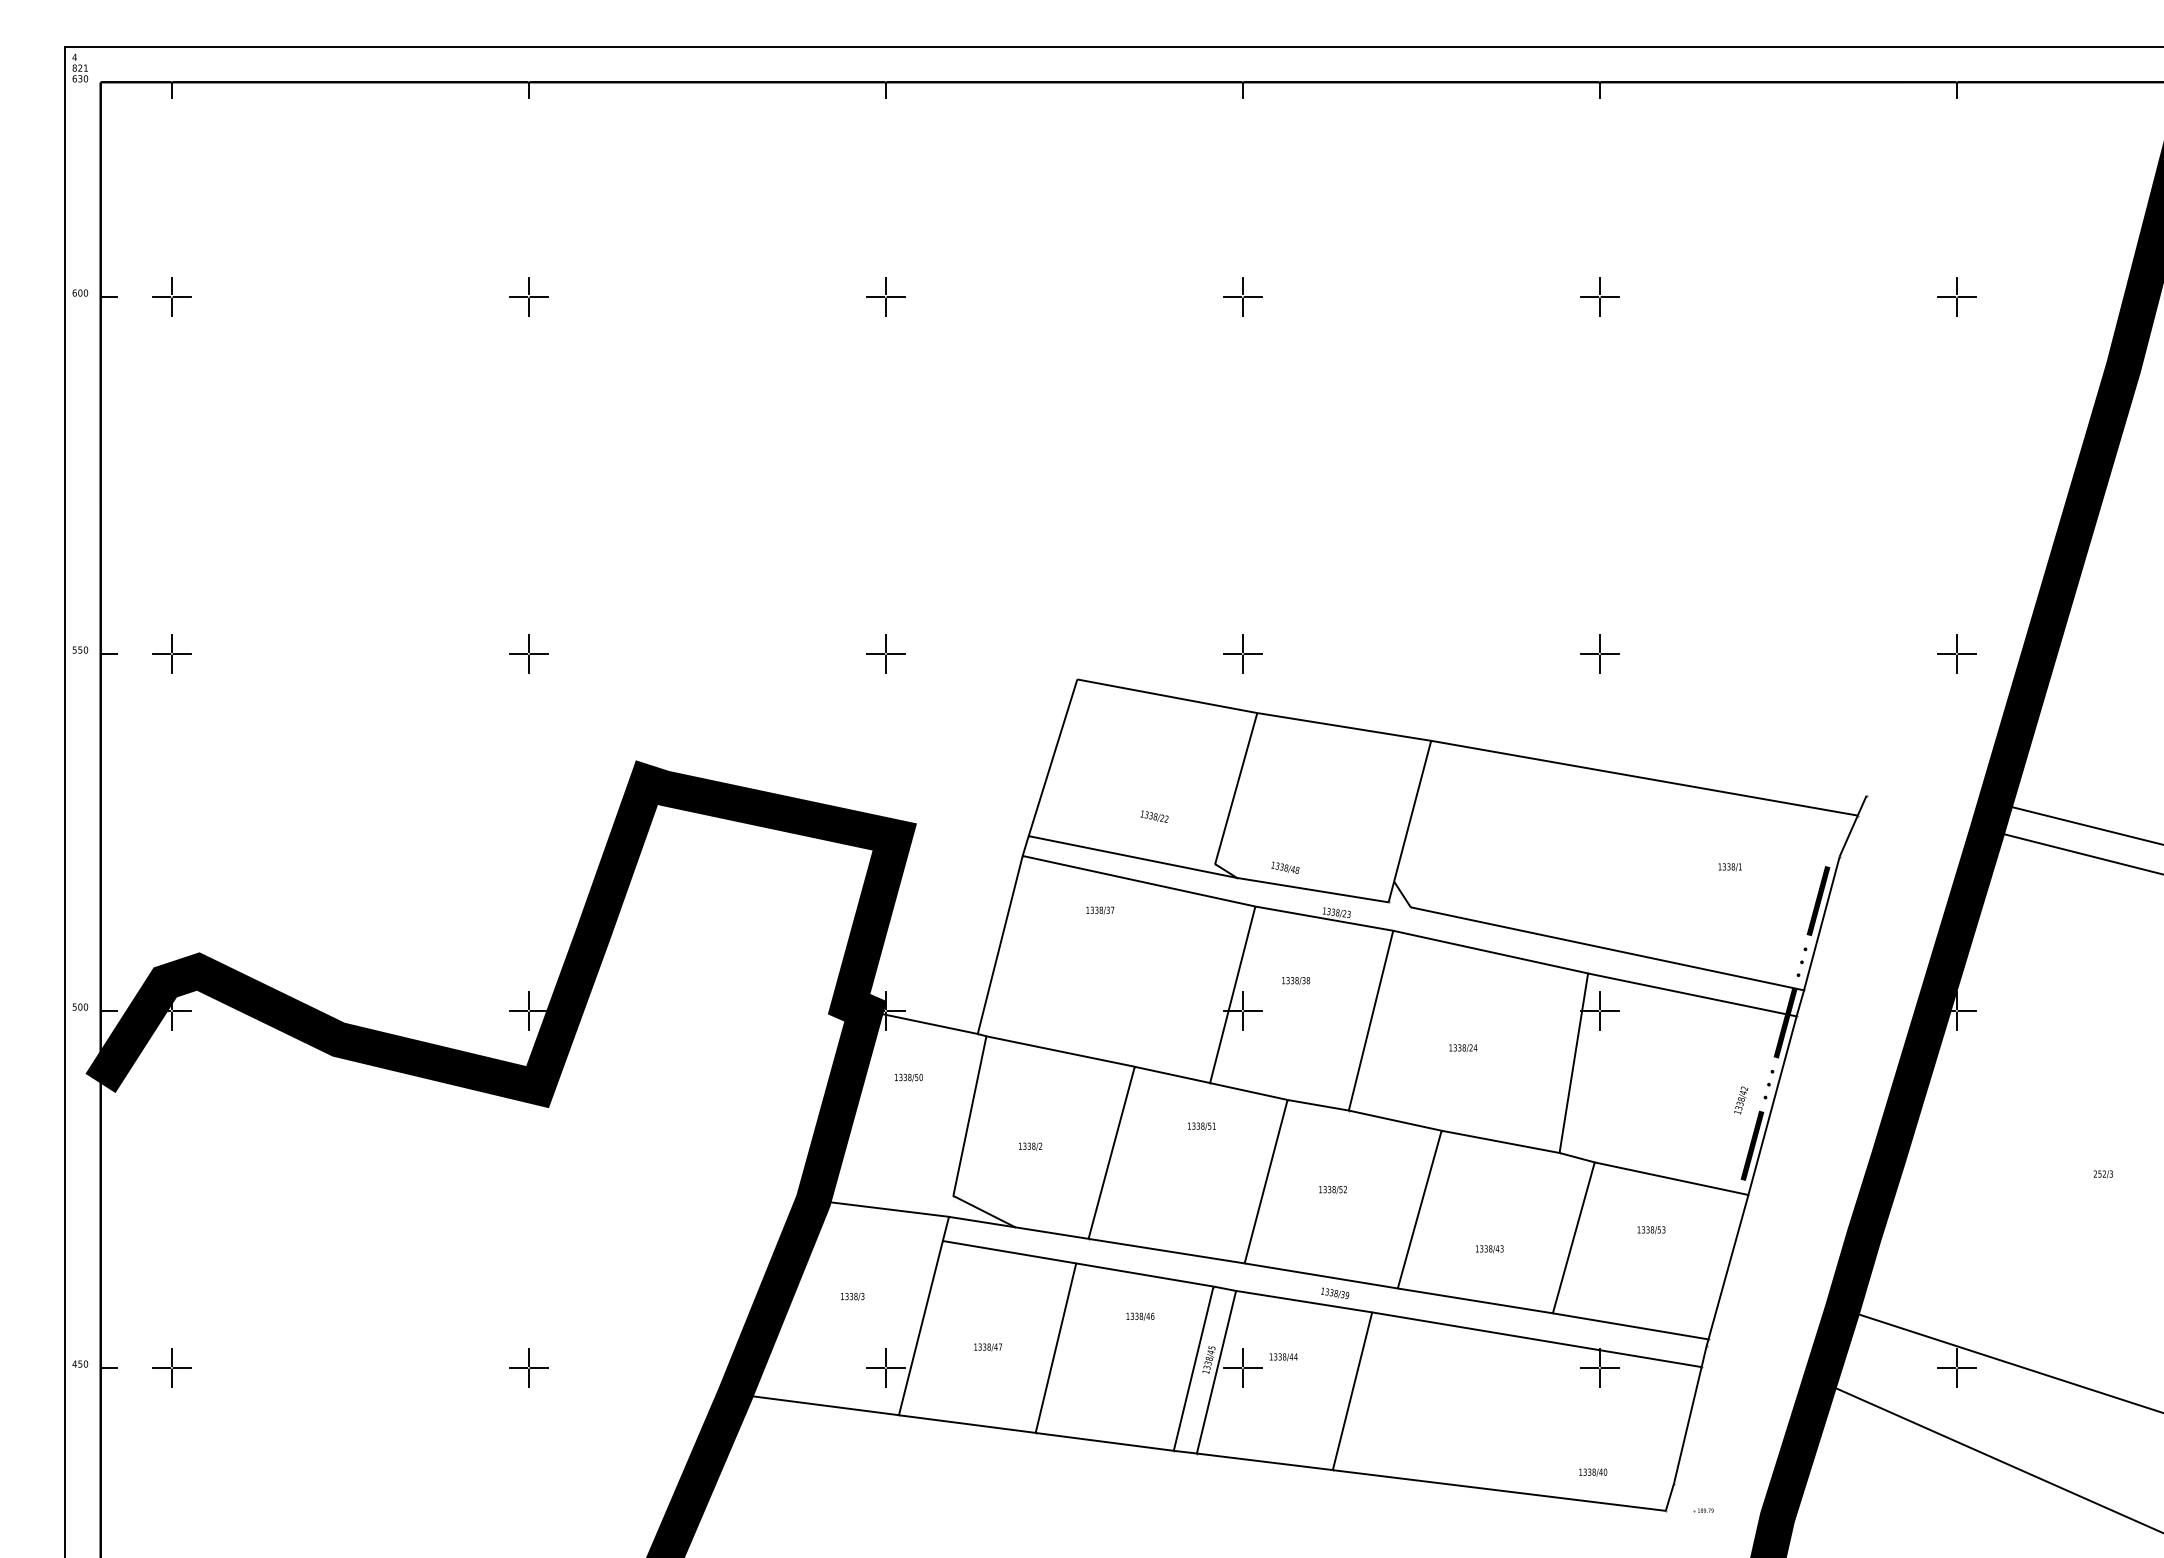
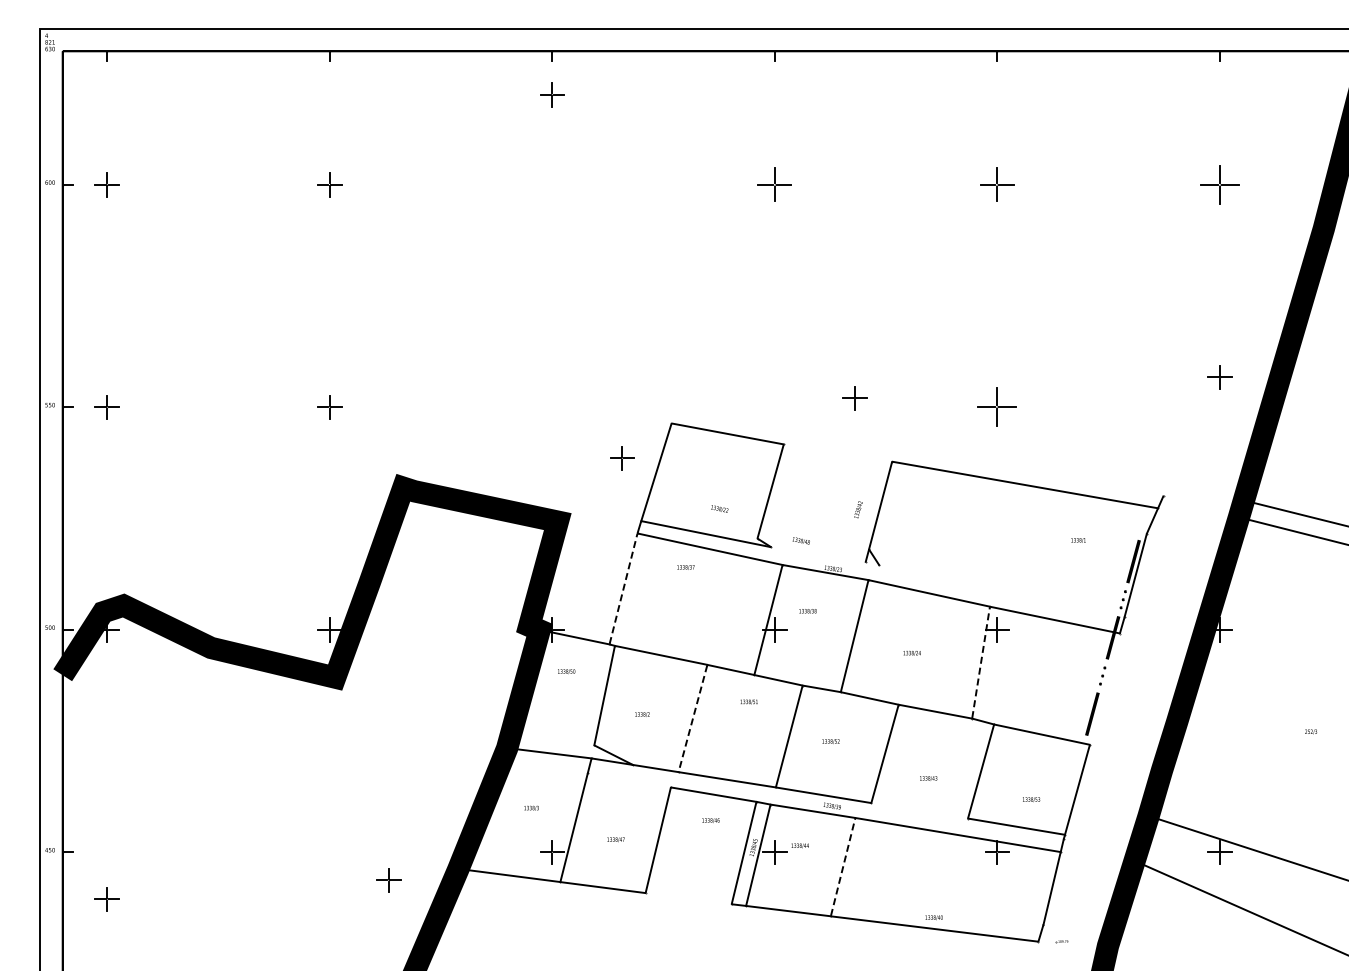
part: (886, 296) -> (552, 94), moved
part: (1242, 296) -> (774, 184), size x1.4
part: (1600, 296) -> (997, 184), size x1.4
part: (1956, 296) -> (1219, 184), size x1.6
part: (886, 653) -> (622, 458), moved
part: (1242, 653) -> (854, 398), moved
part: (1600, 653) -> (997, 407), size x1.6
part: (1956, 653) -> (1219, 377), moved
line: (1343, 726) -> (837, 452), removed
line: (1313, 889) -> (818, 554), removed
line: (1000, 944) -> (623, 588), solid -> dashed
line: (1606, 949) -> (1001, 591), removed
line: (1574, 1062) -> (981, 662), solid -> dashed
text: (1741, 1099) -> (858, 509), moved
line: (1771, 1106) -> (1104, 689), removed
line: (1112, 1152) -> (693, 718), solid -> dashed
text: (1651, 1229) -> (1031, 799), moved
line: (1009, 1252) -> (629, 780), removed
line: (1475, 1300) -> (919, 810), removed
part: (170, 1367) -> (106, 899), moved
part: (528, 1367) -> (388, 880), moved
line: (1353, 1390) -> (843, 866), solid -> dashed
line: (1104, 1441) -> (688, 898), removed
text: (1592, 1472) -> (933, 917), moved

